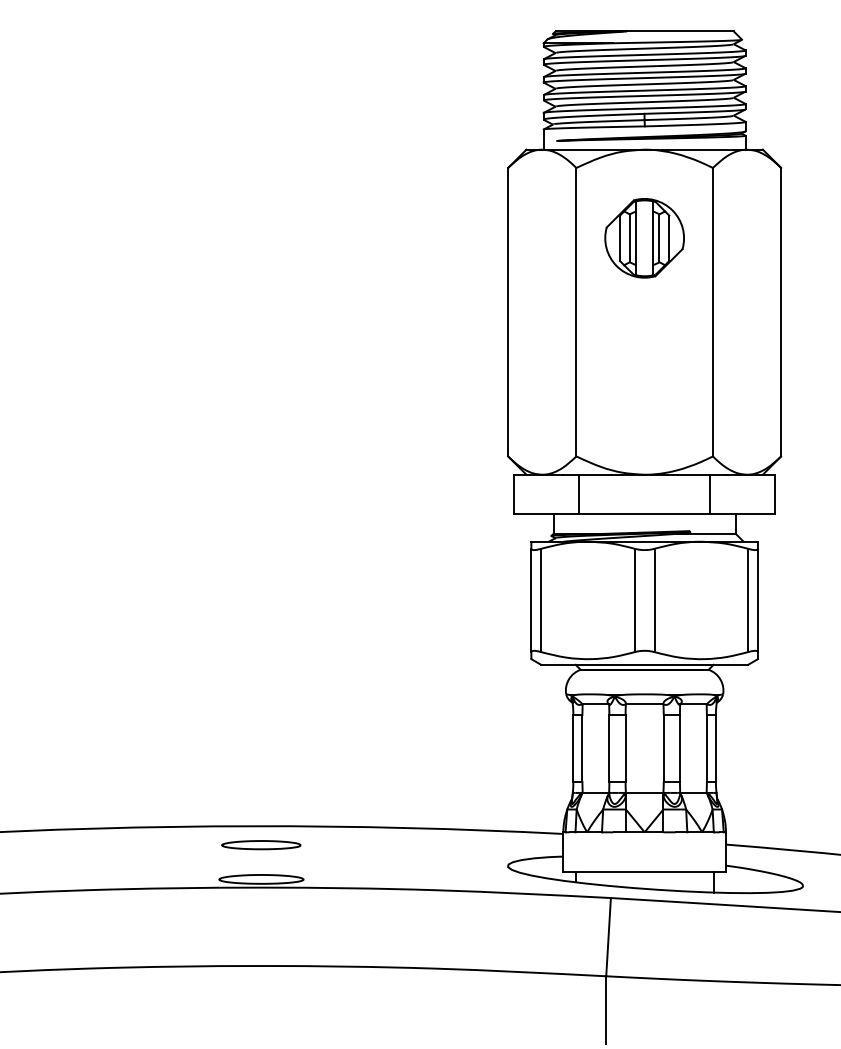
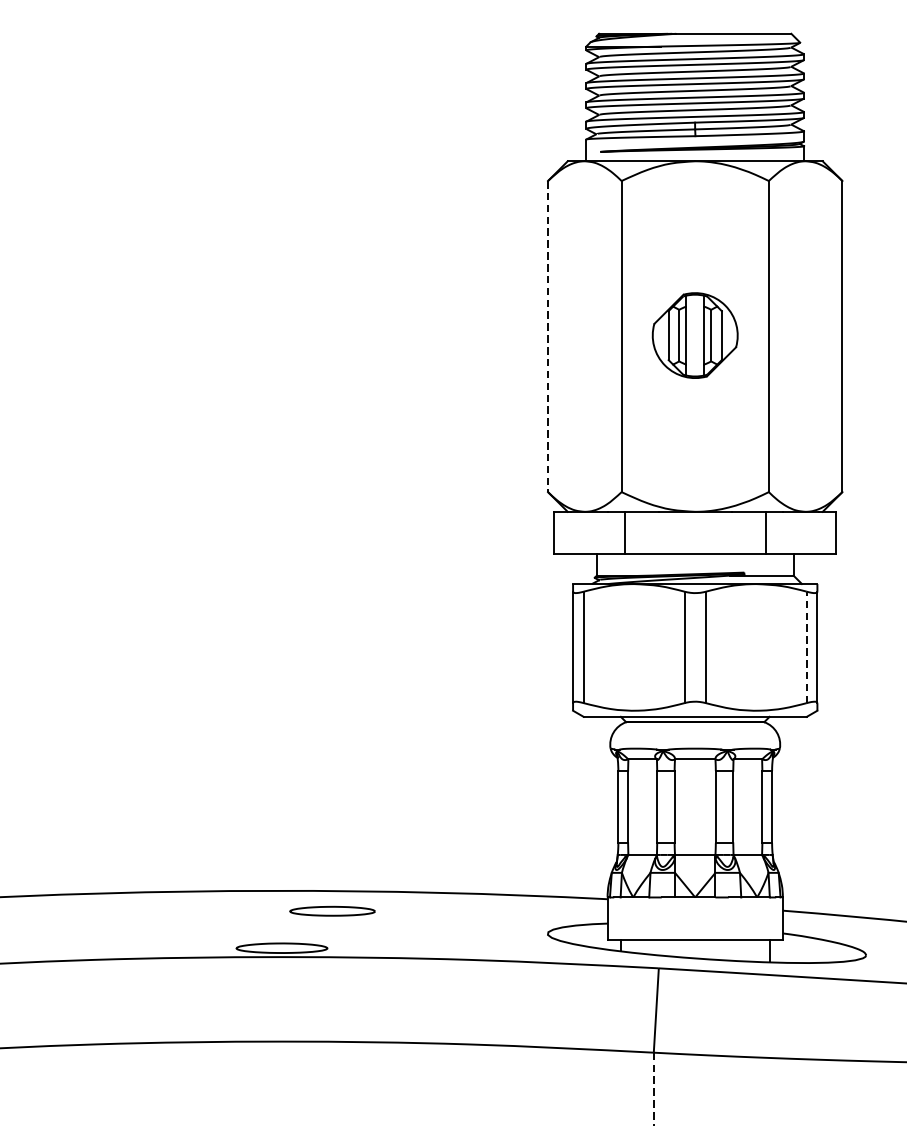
part: (644, 238) -> (695, 335), moved
line: (508, 312) -> (548, 336), solid -> dashed
line: (748, 600) -> (807, 647), solid -> dashed
part: (261, 845) -> (332, 911), moved
line: (606, 1010) -> (654, 1089), solid -> dashed

